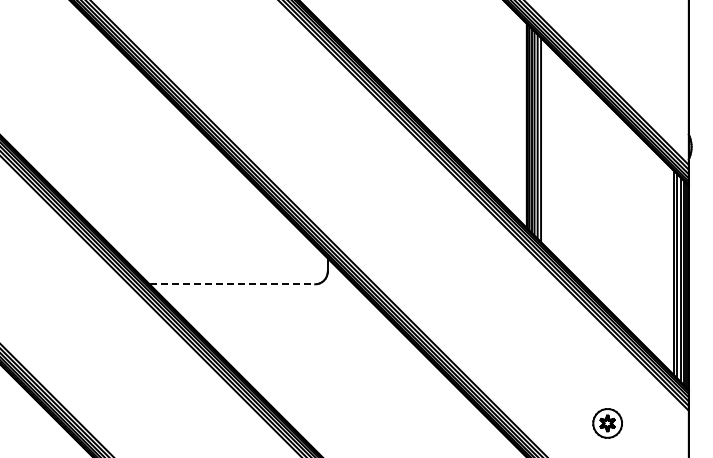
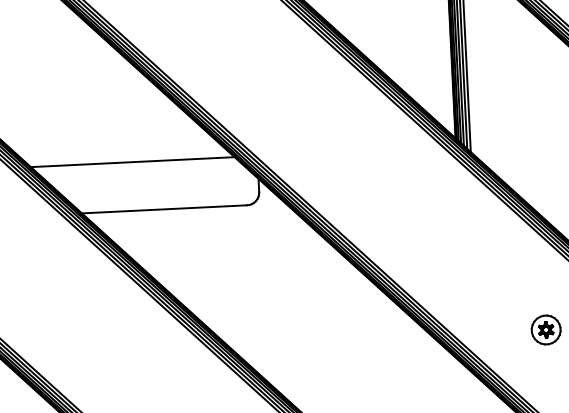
line: (202, 235) -> (132, 162), added
line: (232, 284) -> (164, 209), dashed -> solid

